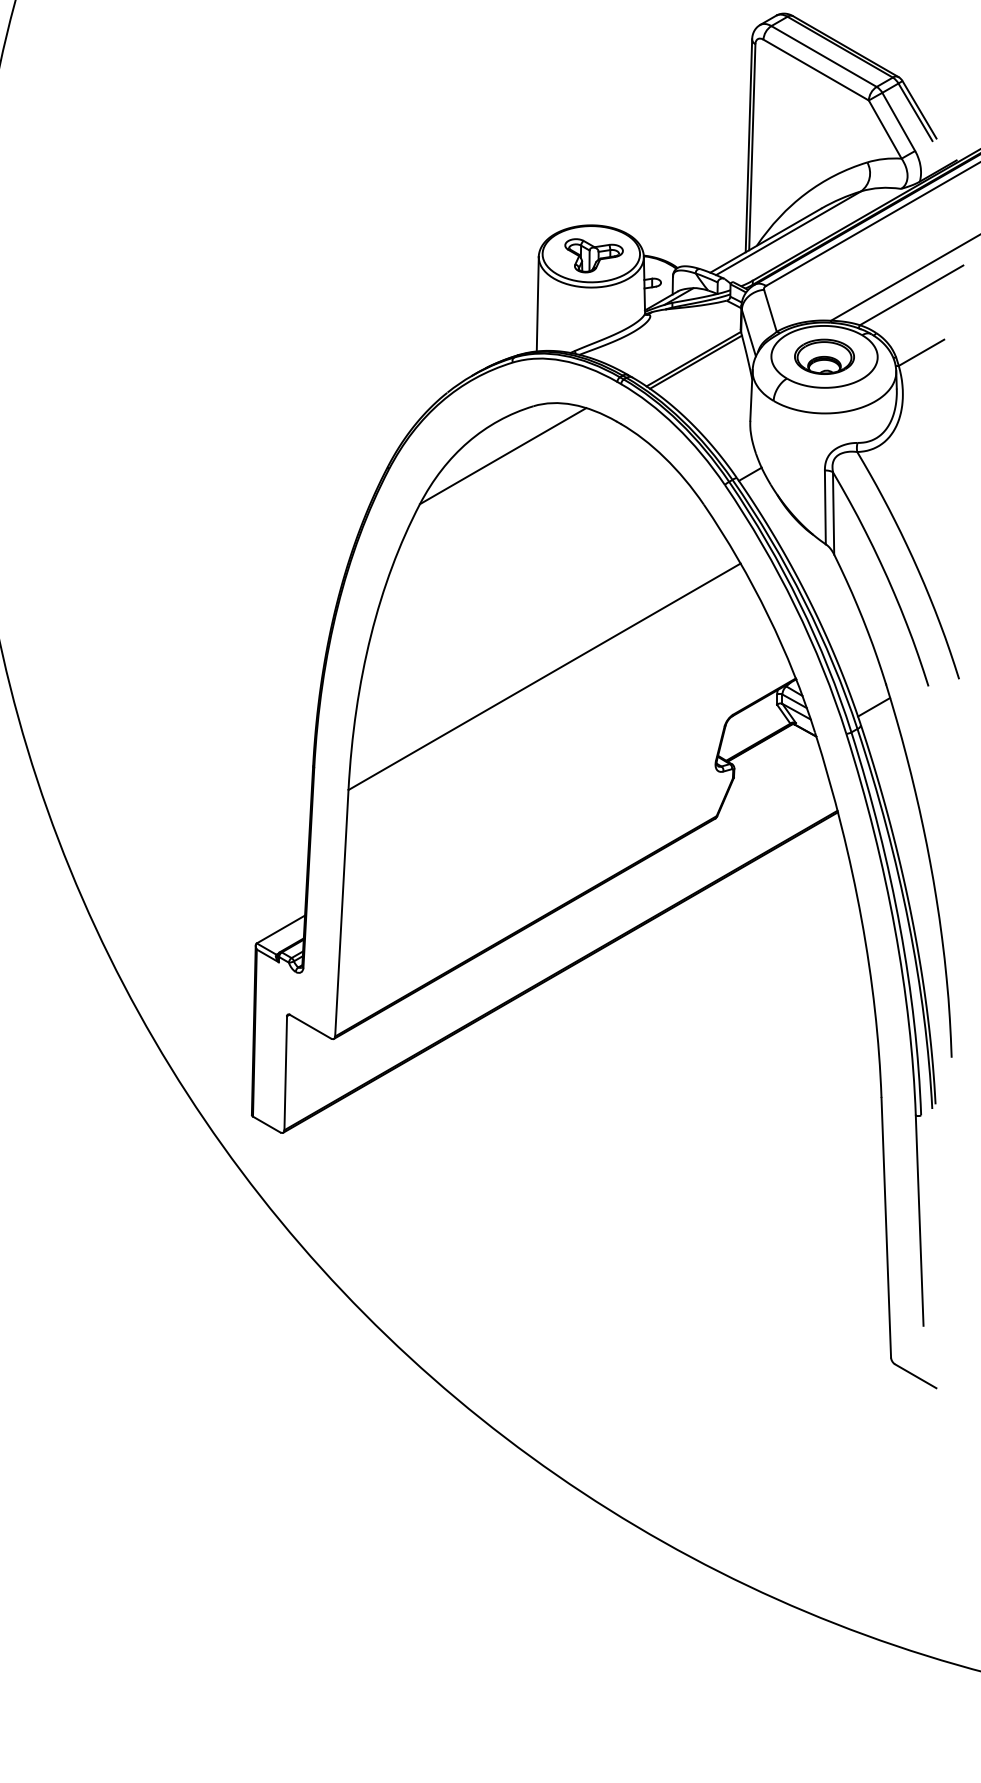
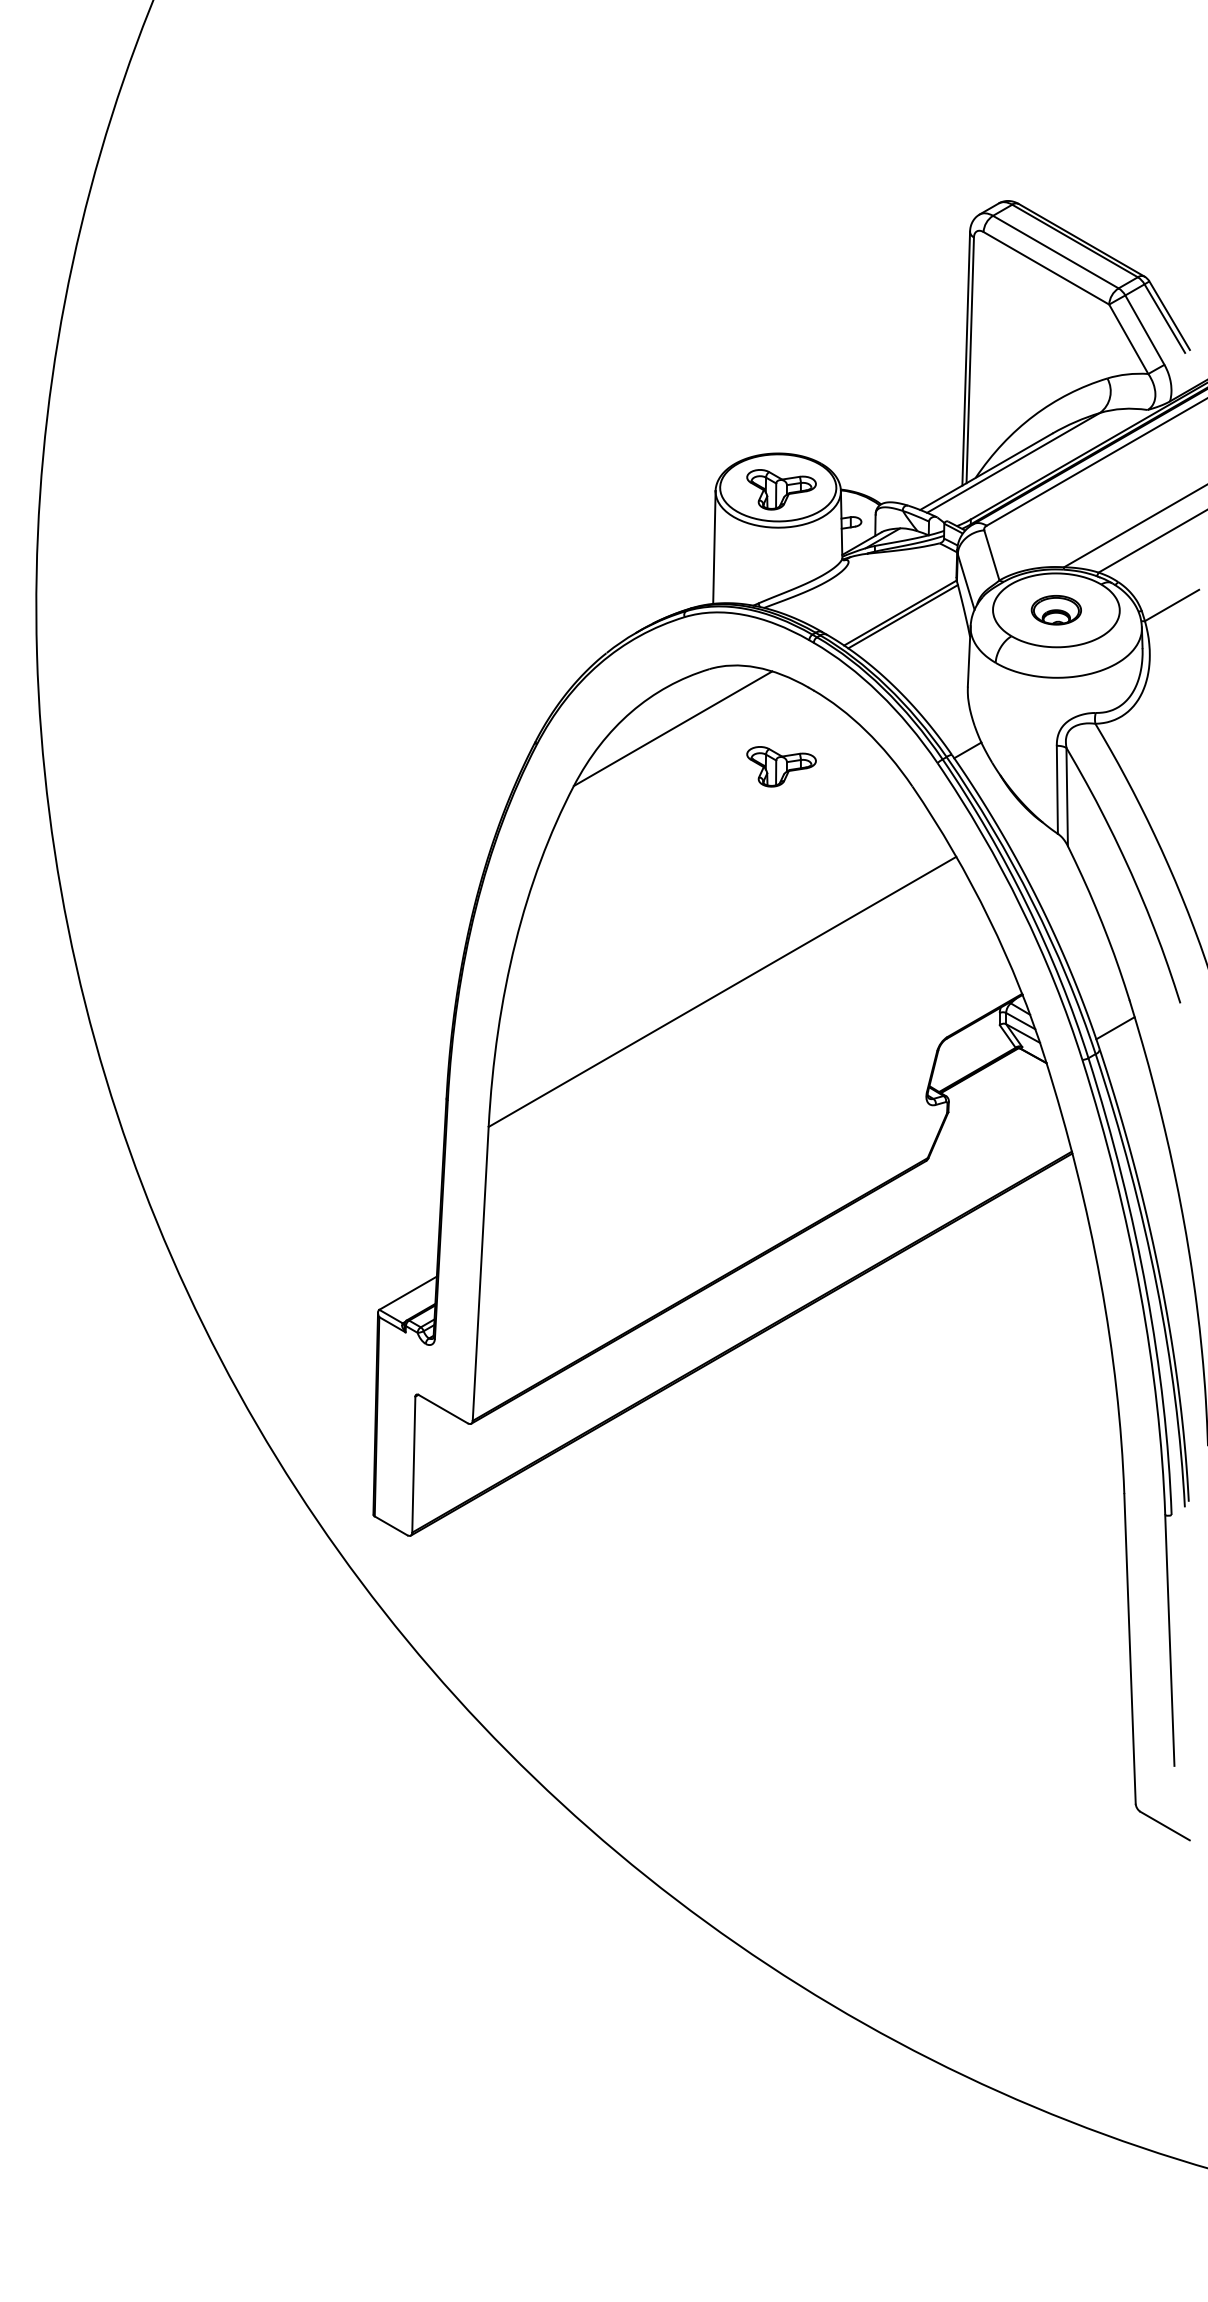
part: (824, 356) -> (1056, 609), size x0.7
part: (594, 487) -> (781, 766), added

